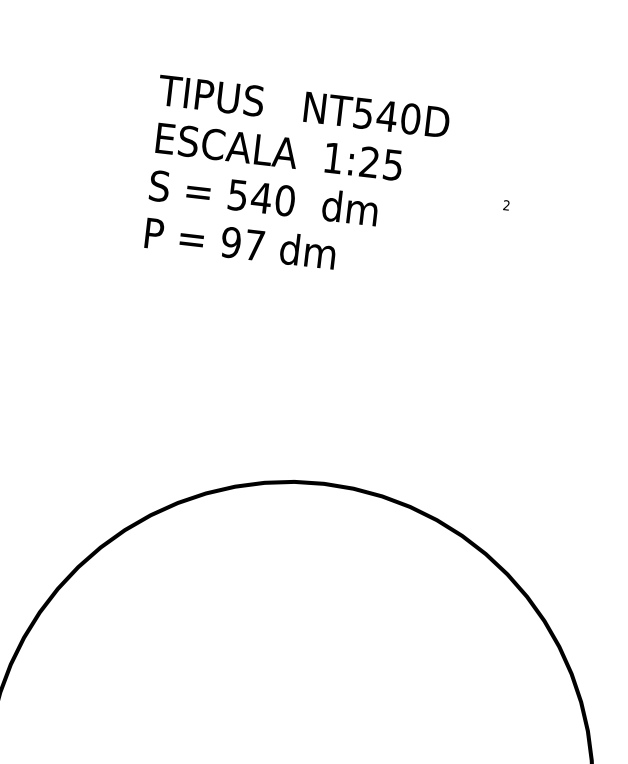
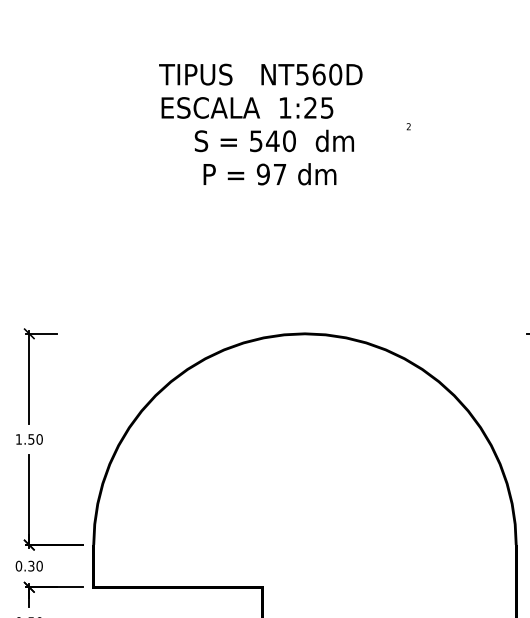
text: (386, 115) -> (318, 74), NT540D -> NT560D
text: (262, 197) -> (273, 140), moved
text: (239, 243) -> (269, 174), moved

